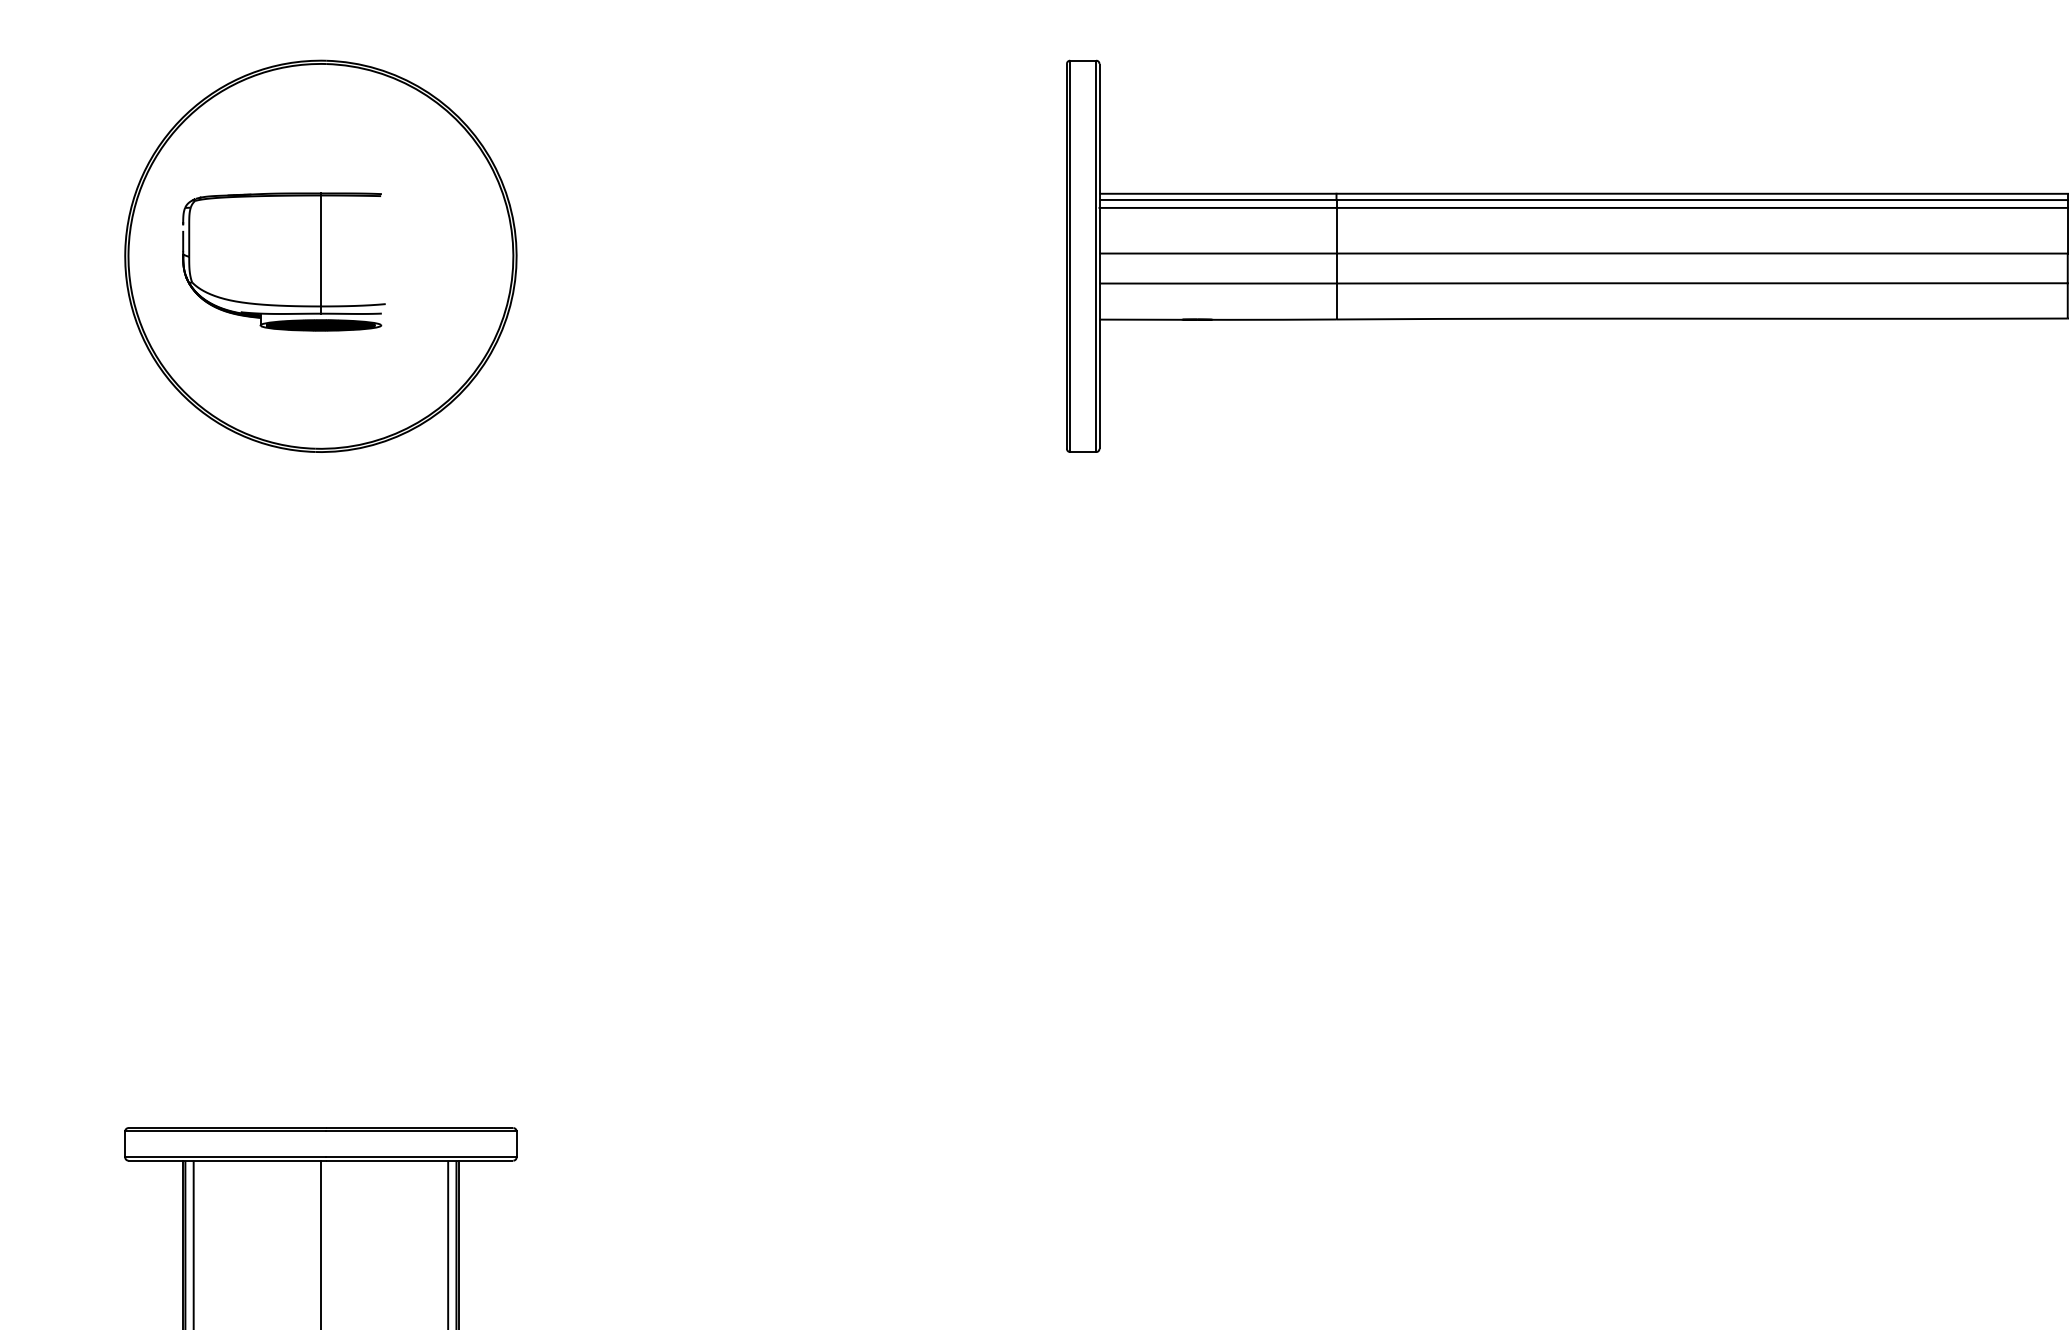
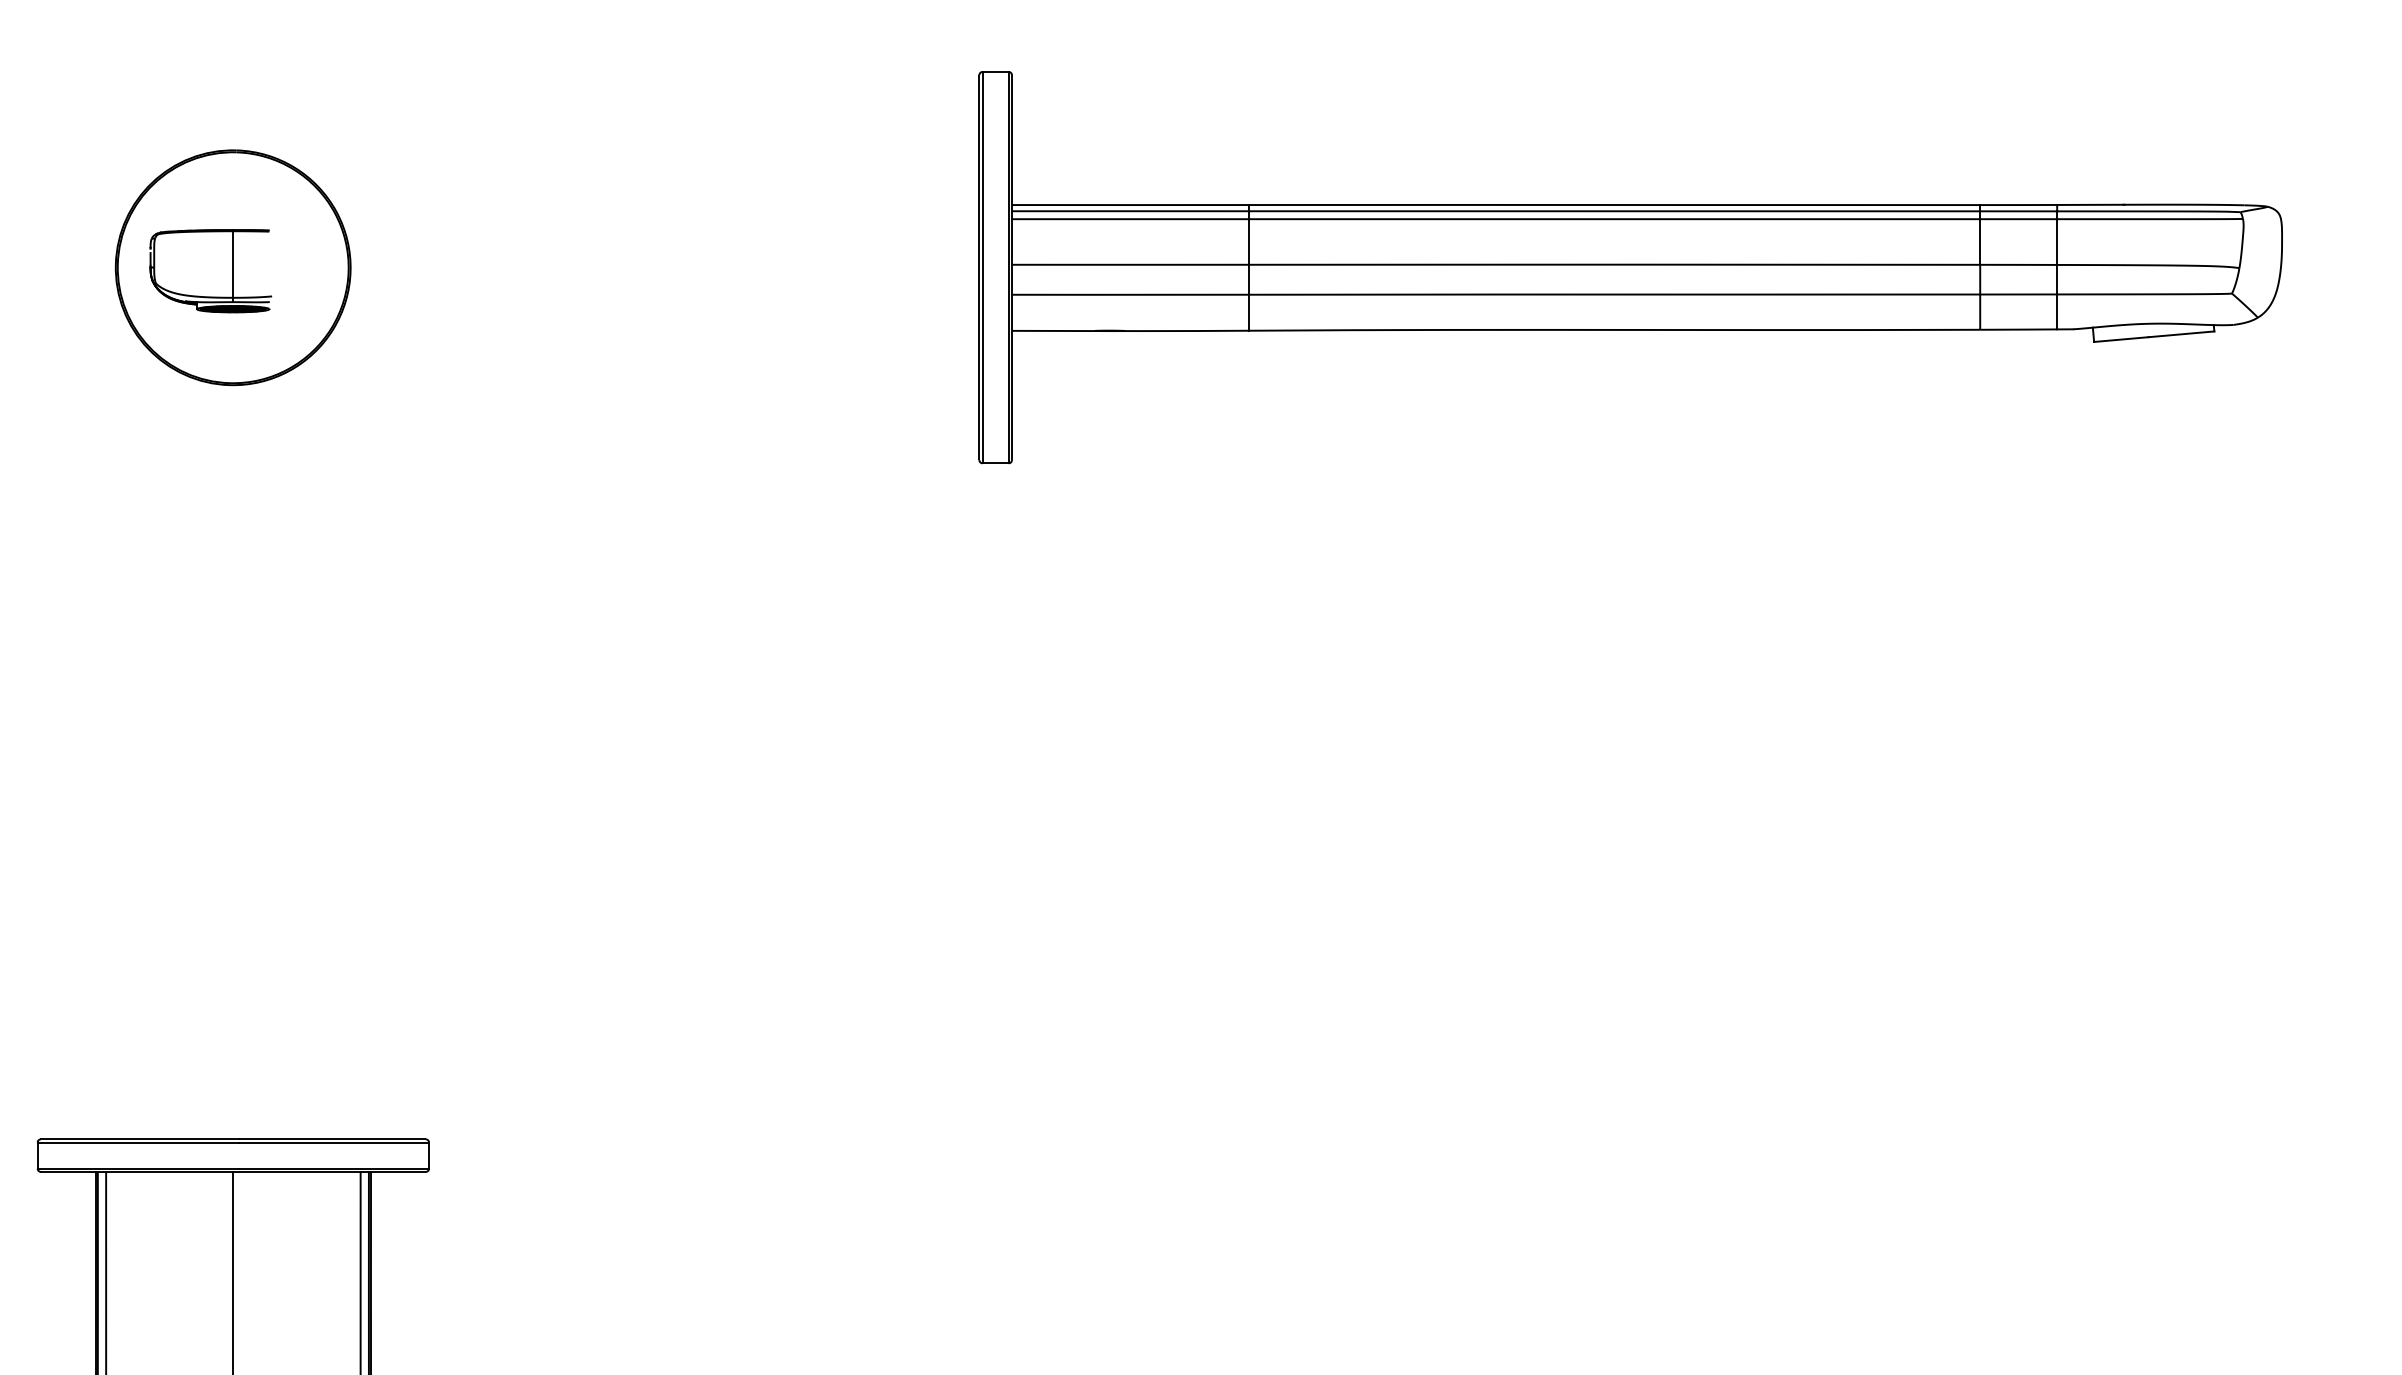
part: (320, 256) -> (232, 267), size x0.6

